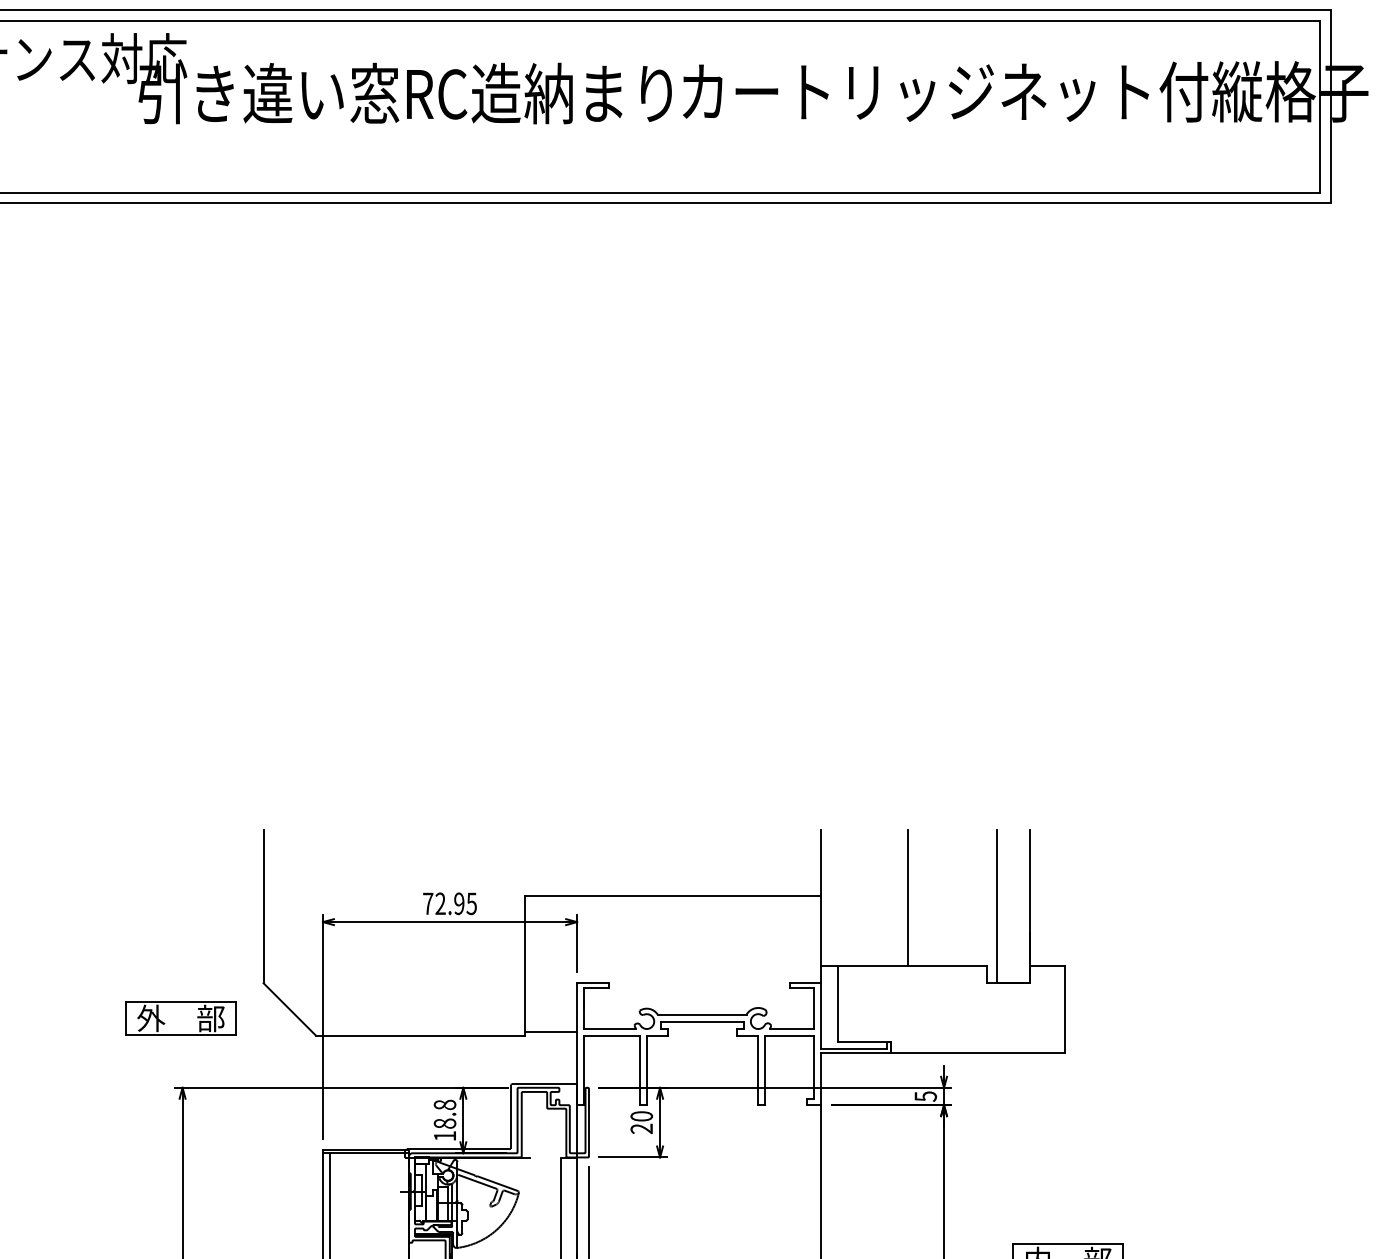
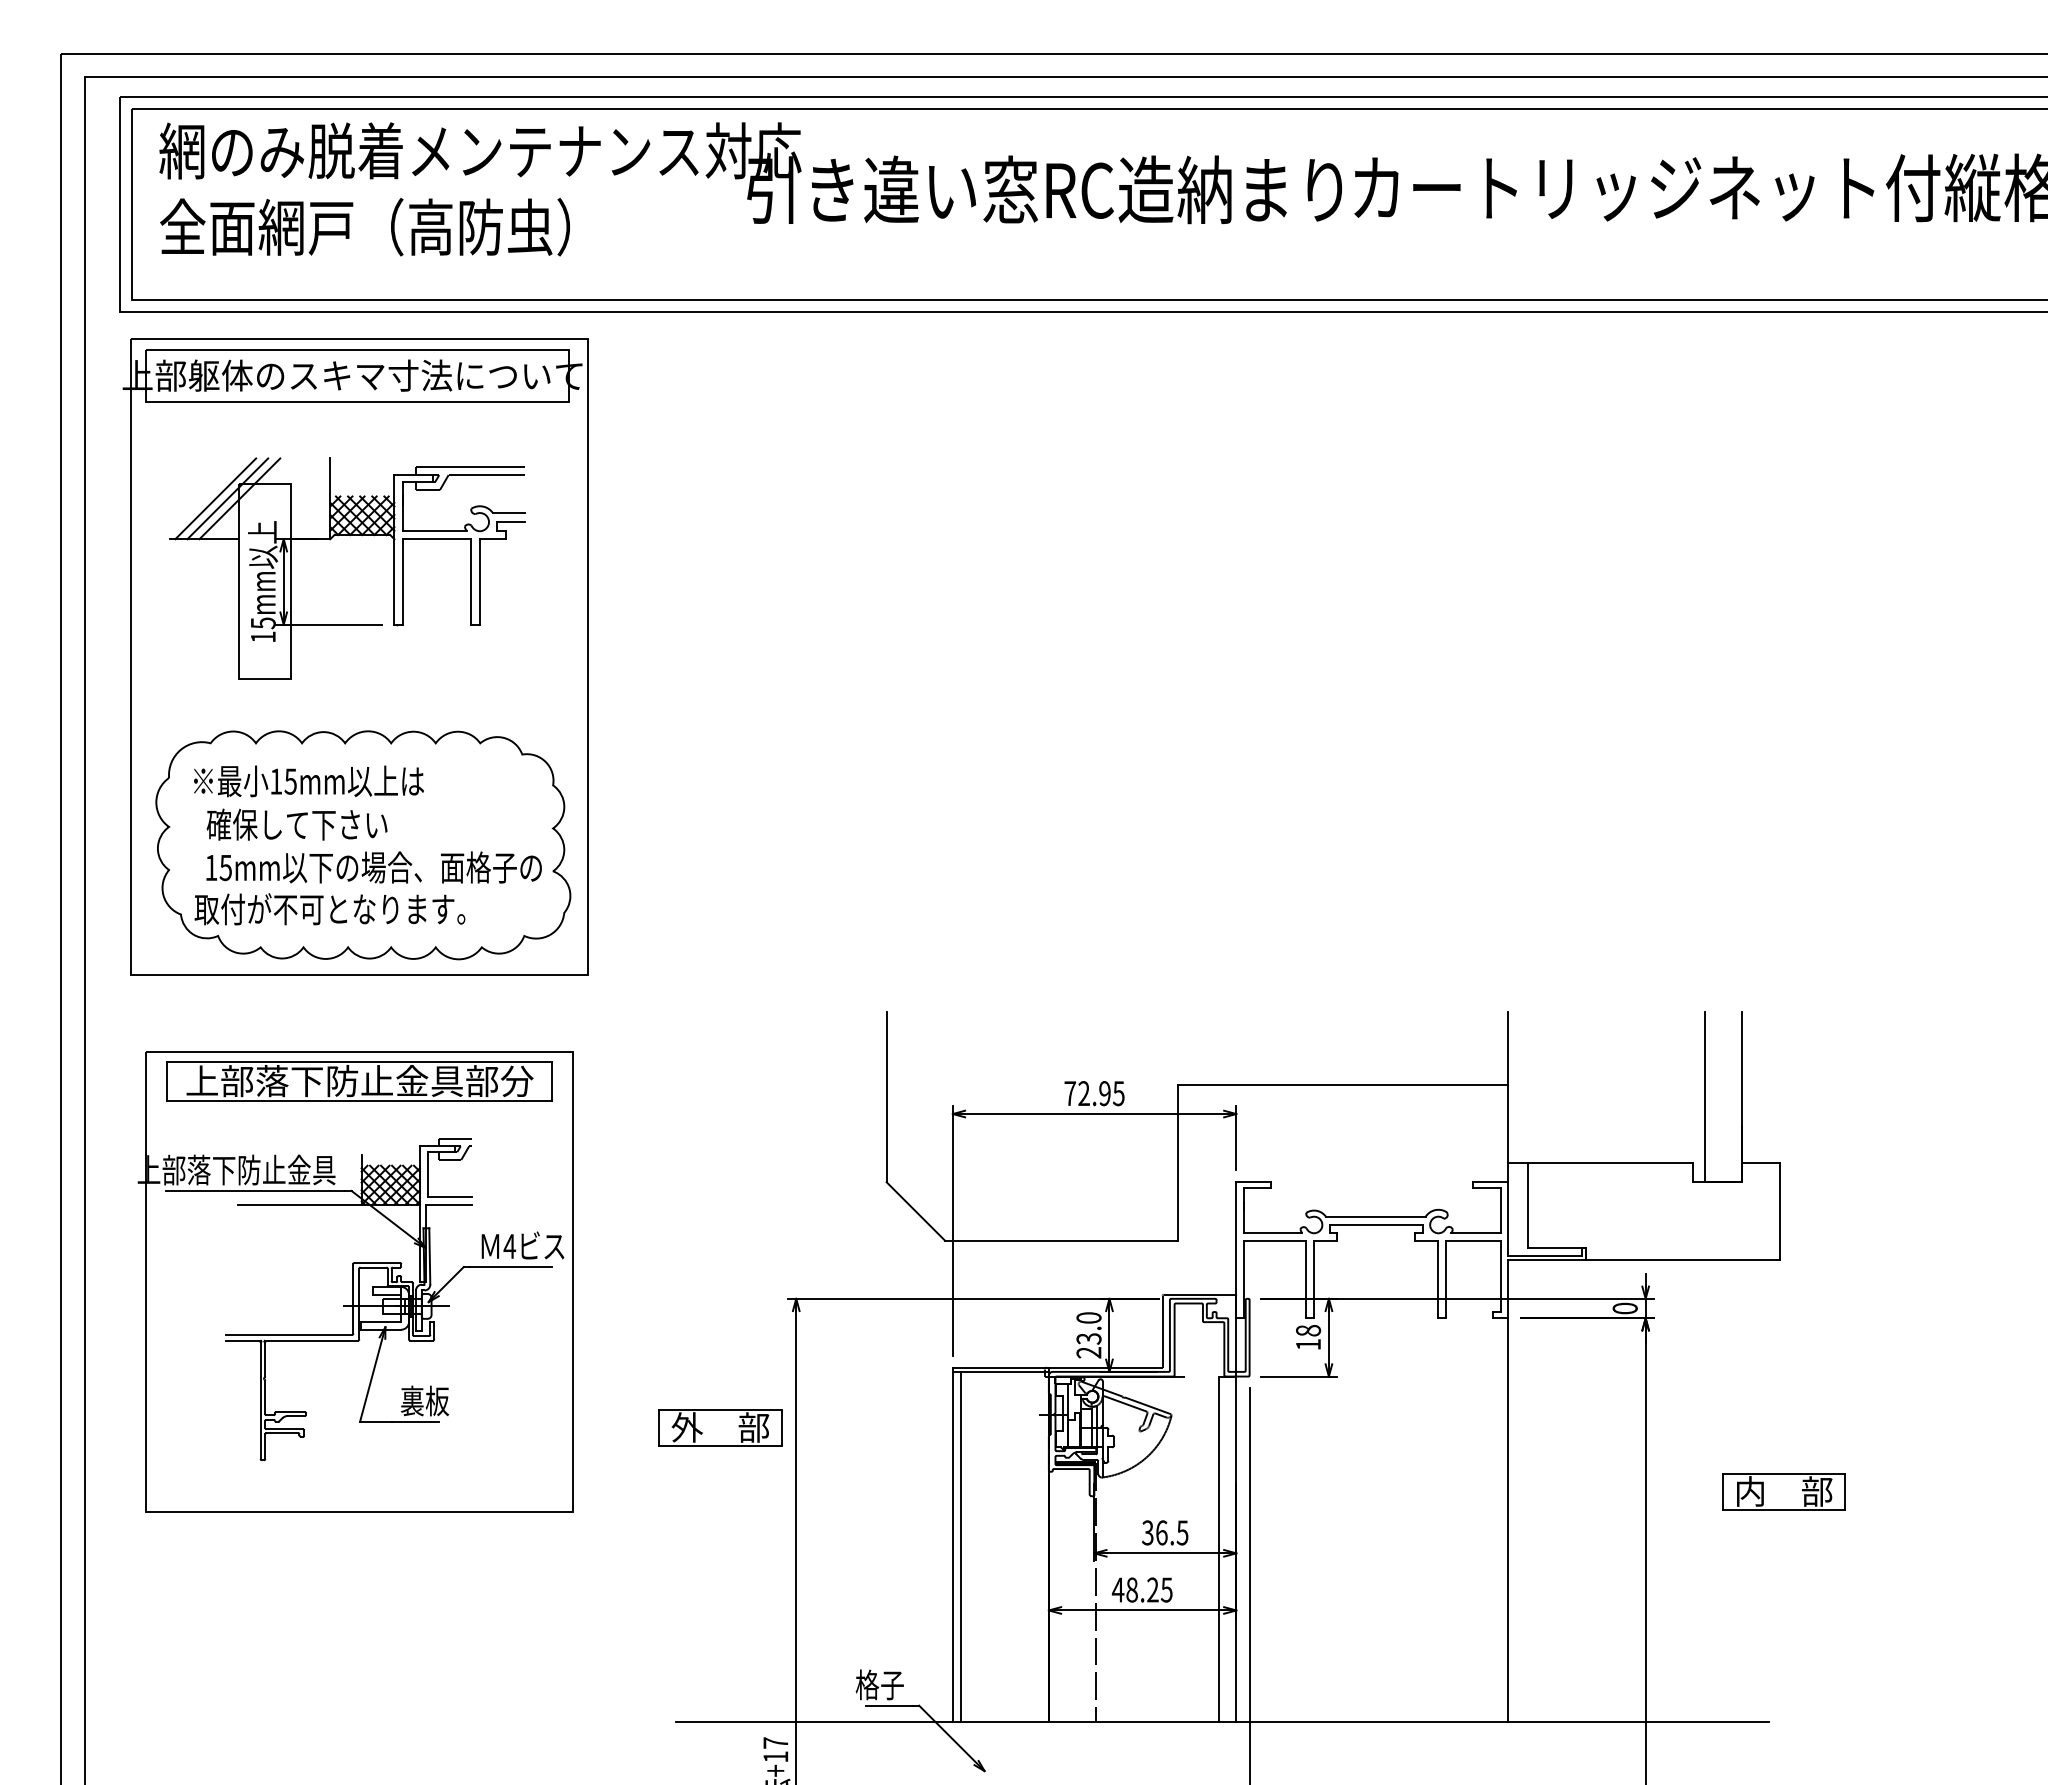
line: (908, 897) -> (1605, 1086), removed
part: (180, 1018) -> (720, 1427), moved
line: (551, 1031) -> (1207, 1236), removed
text: (925, 1096) -> (1624, 1308), 5 -> 0
text: (444, 1120) -> (1088, 1335), 18.8 -> 23.0
text: (640, 1122) -> (1307, 1337), 20 -> 18

